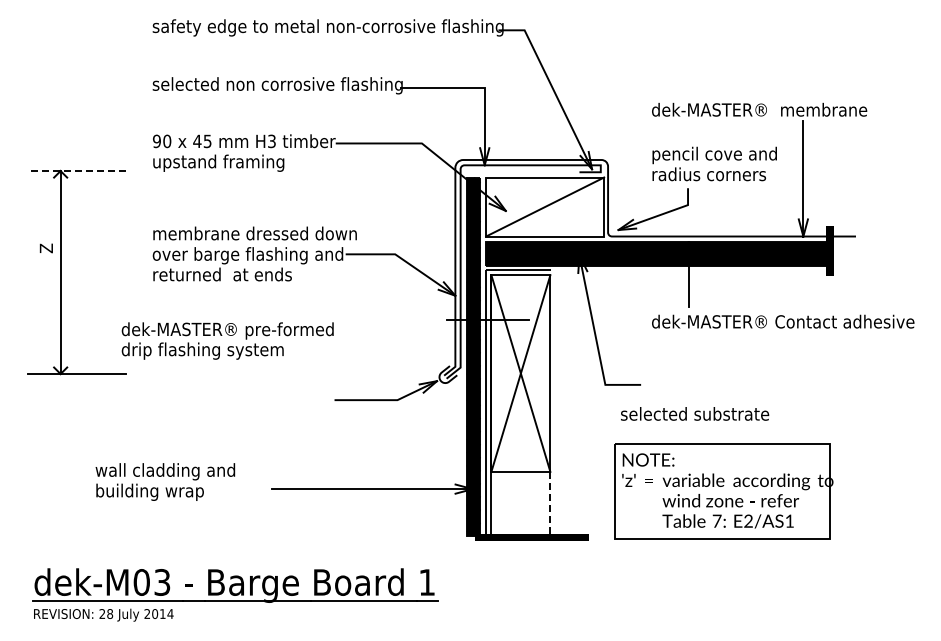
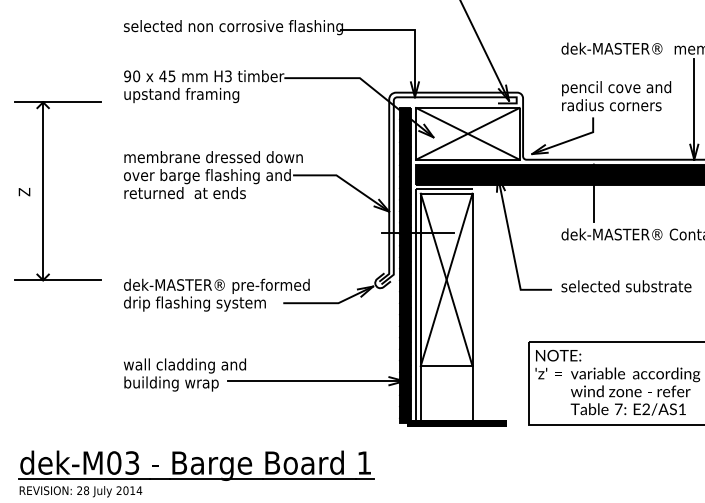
line: (76, 171) -> (57, 102), dashed -> solid
line: (545, 206) -> (468, 133), added
text: (45, 248) -> (23, 192), moved
text: (227, 340) -> (216, 294), moved
text: (695, 413) -> (626, 285), moved
text: (165, 481) -> (185, 374), moved
line: (550, 504) -> (472, 394), dashed -> solid

